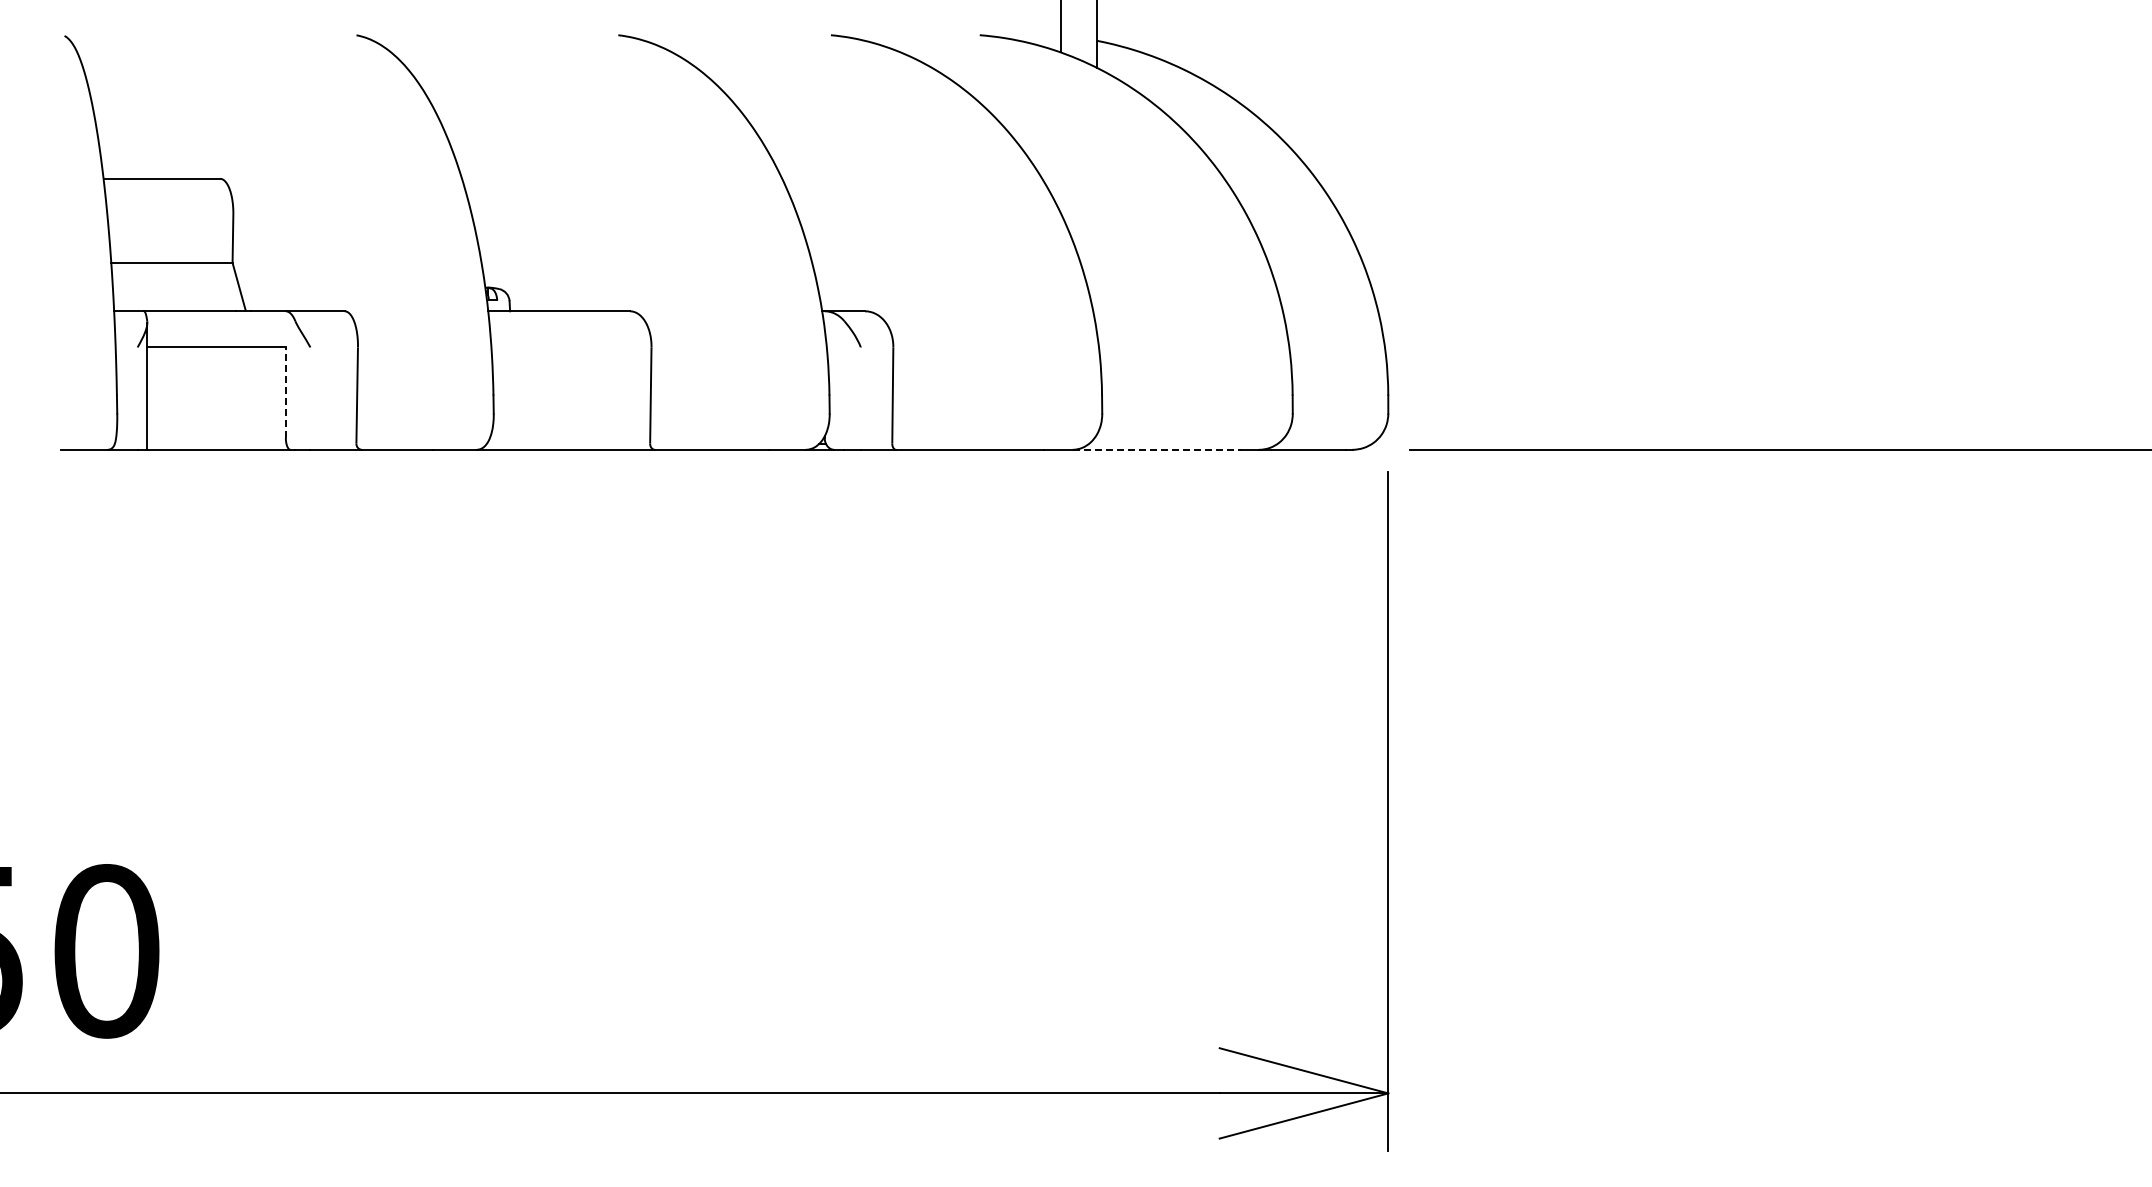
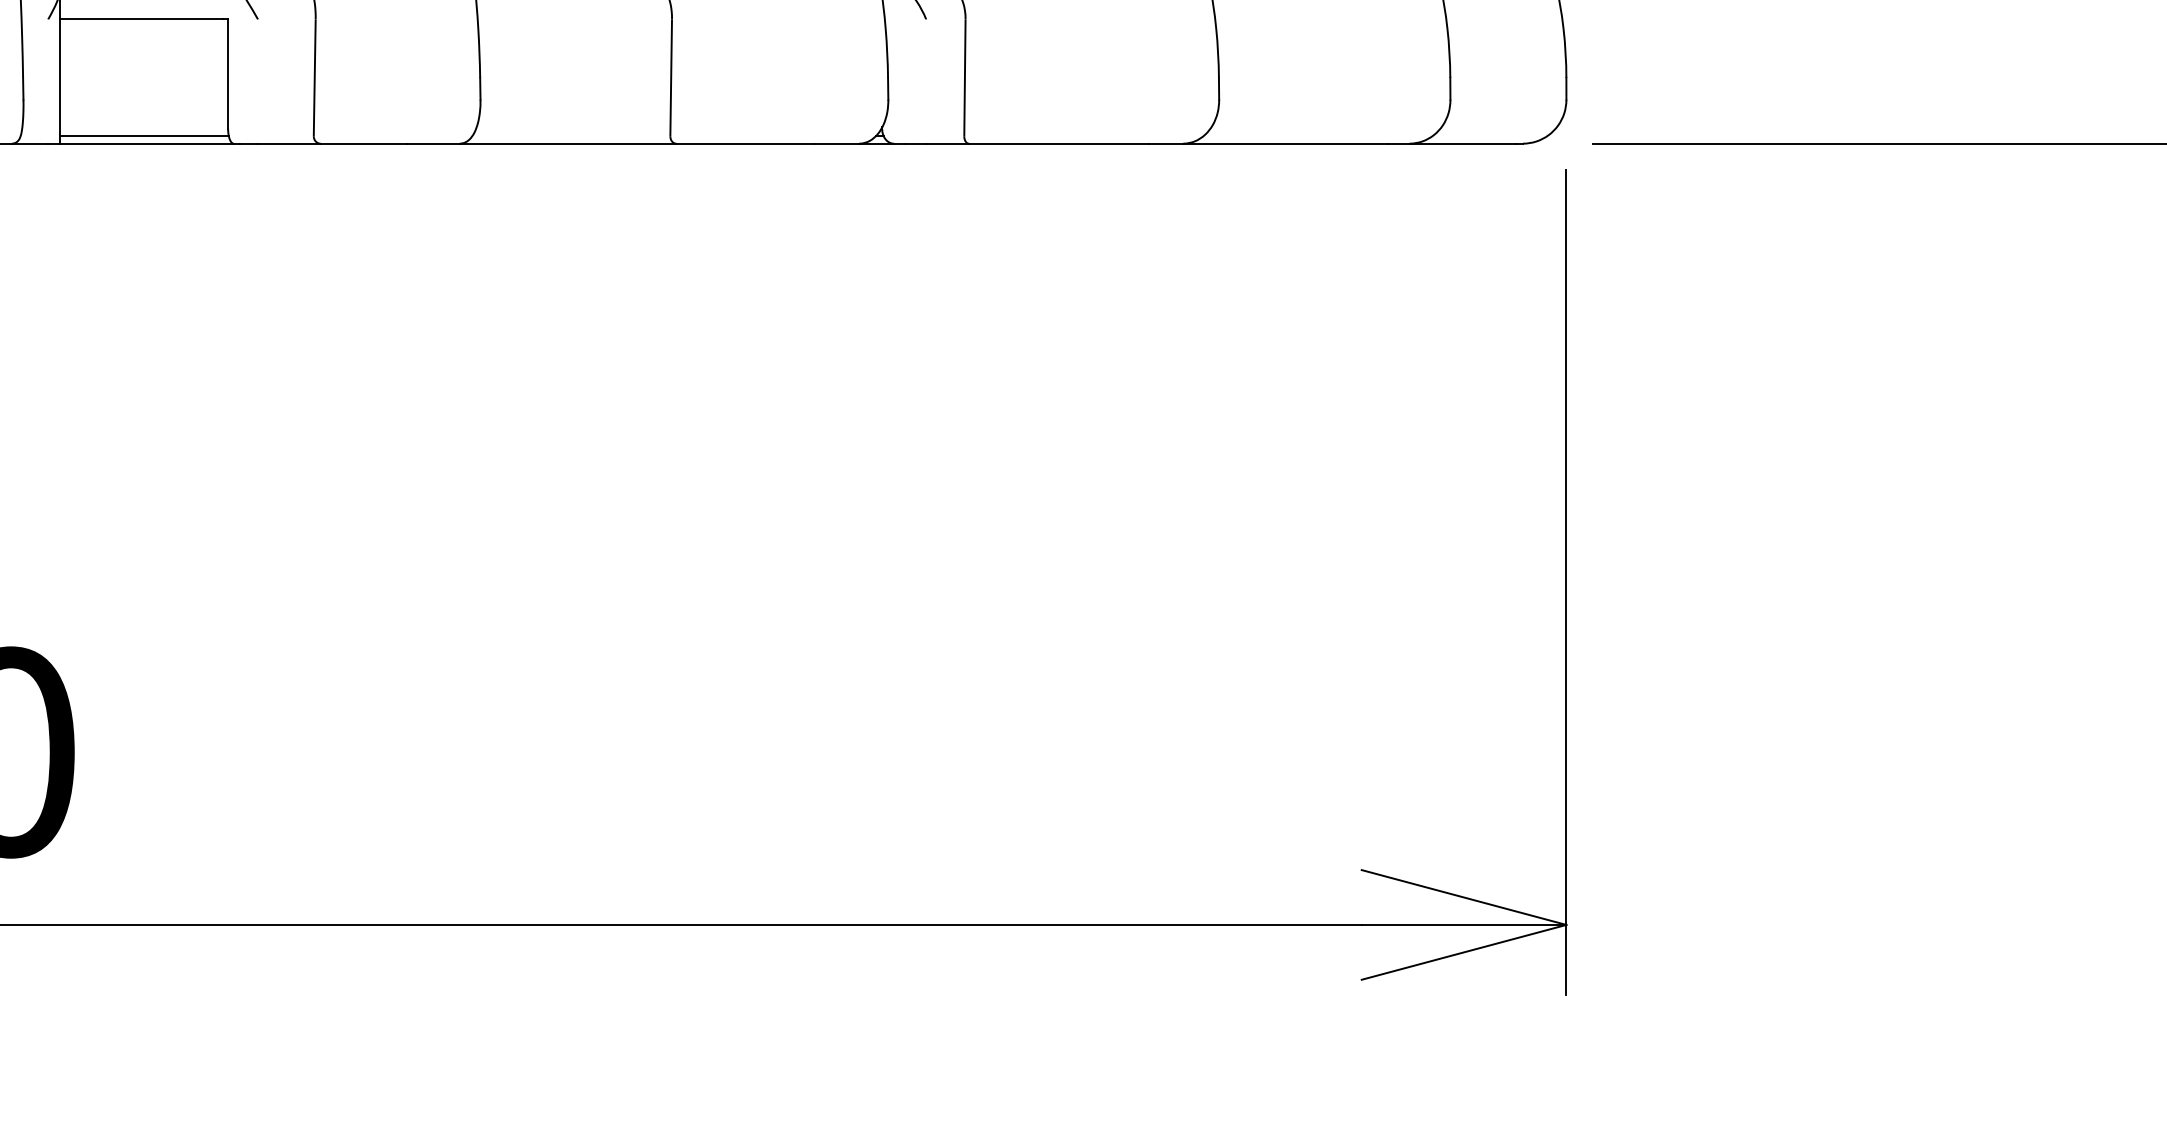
line: (285, 392) -> (227, 74), dashed -> solid
line: (216, 443) -> (143, 136), added
line: (1157, 449) -> (1286, 143), dashed -> solid

